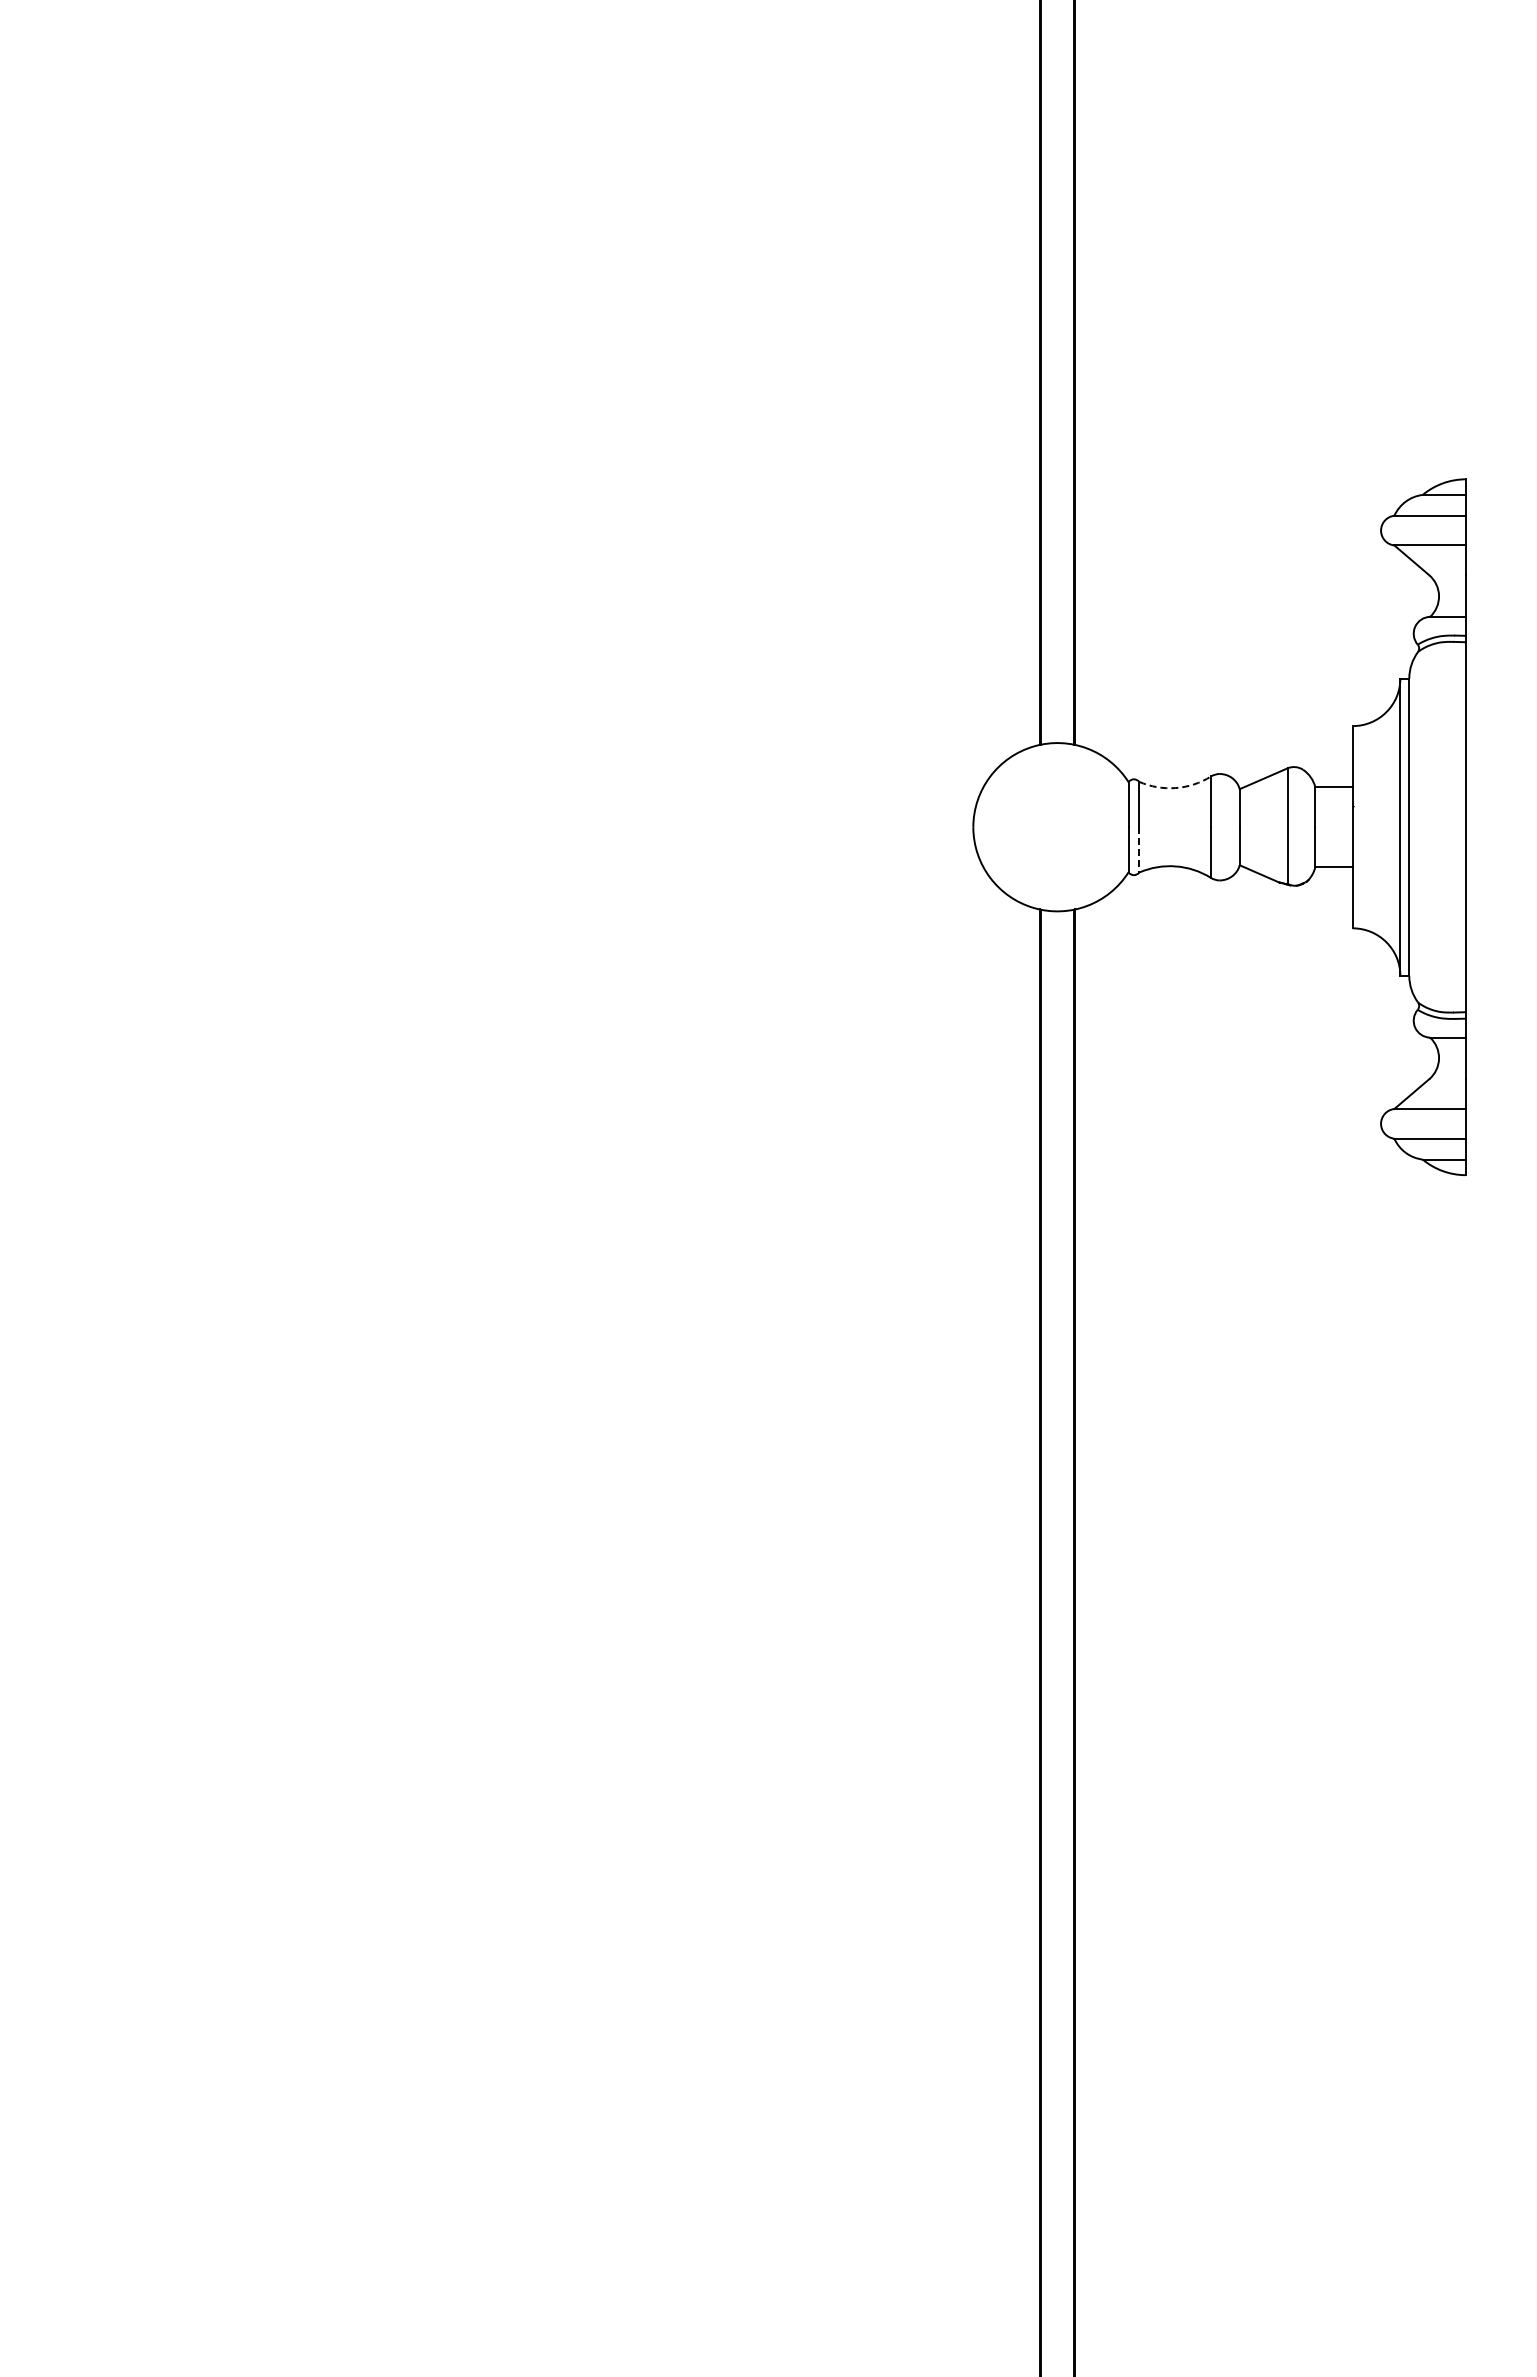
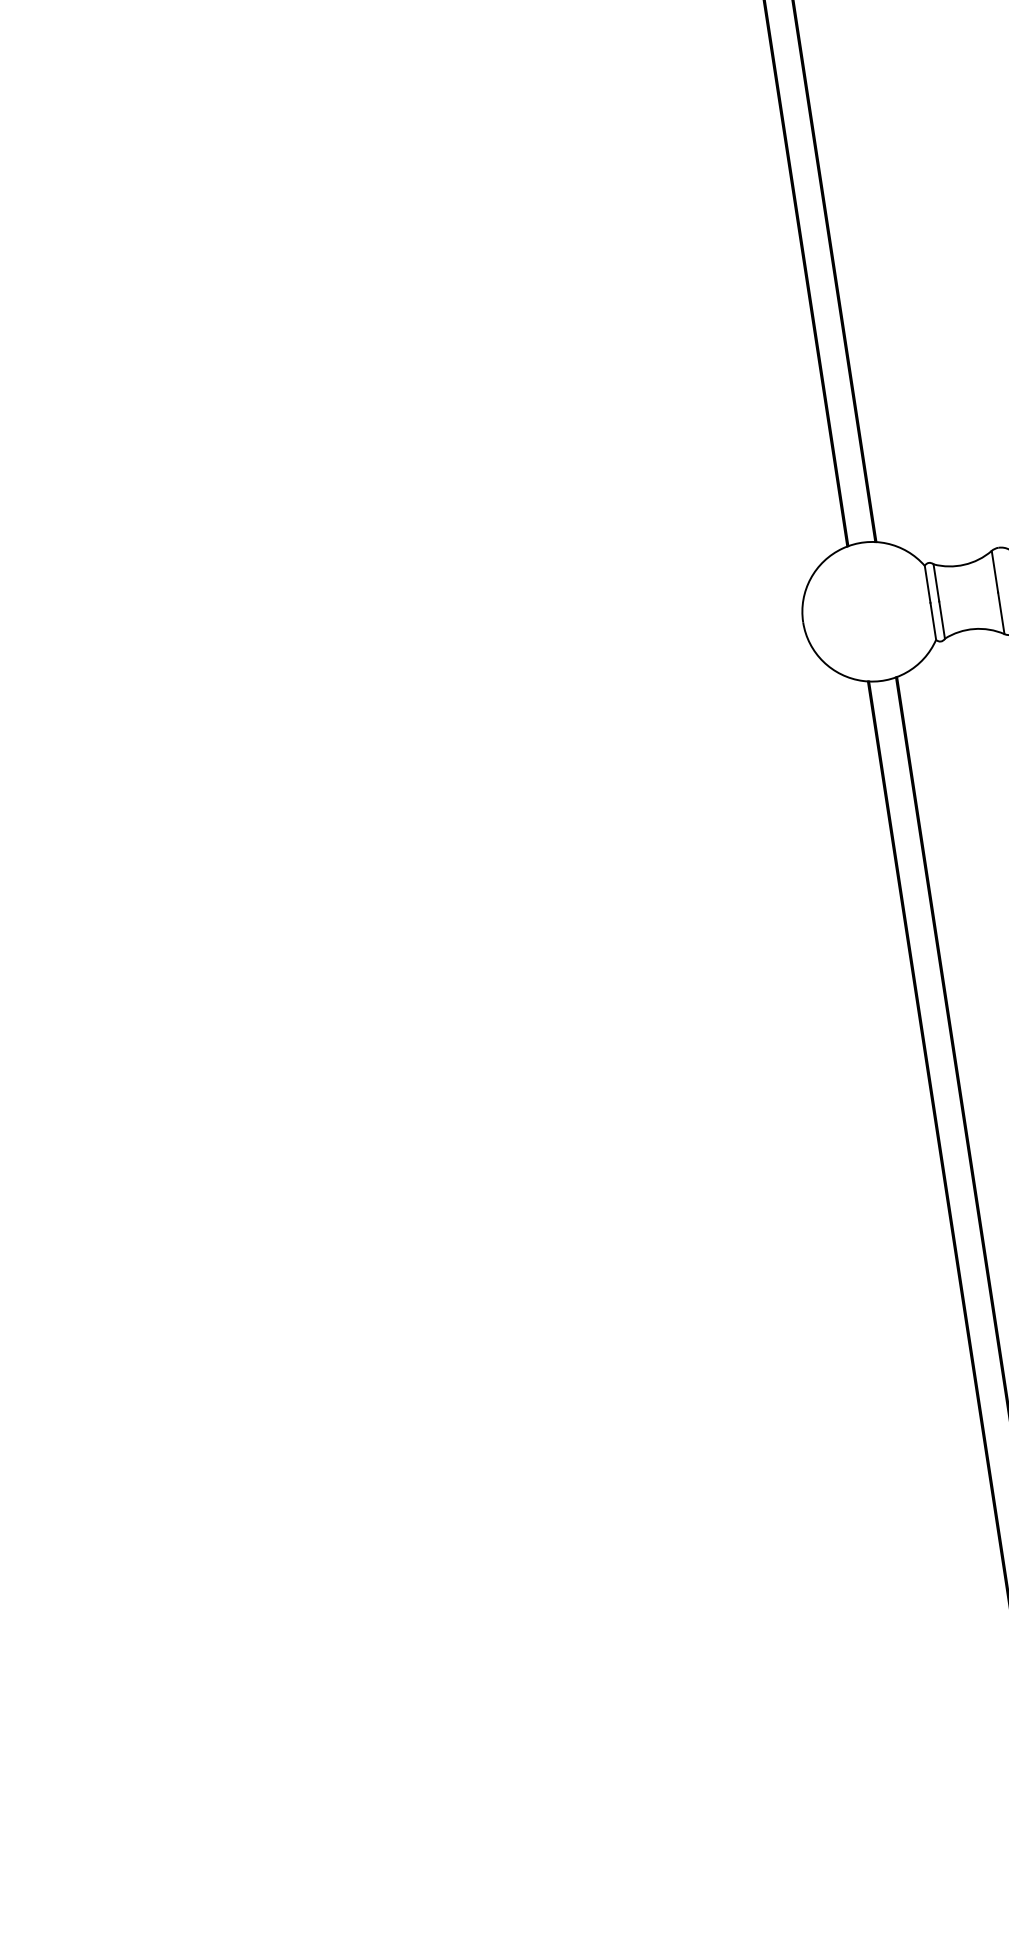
arc: (1175, 788) -> (964, 565), dashed -> solid
line: (1139, 849) -> (942, 619), dashed -> solid

